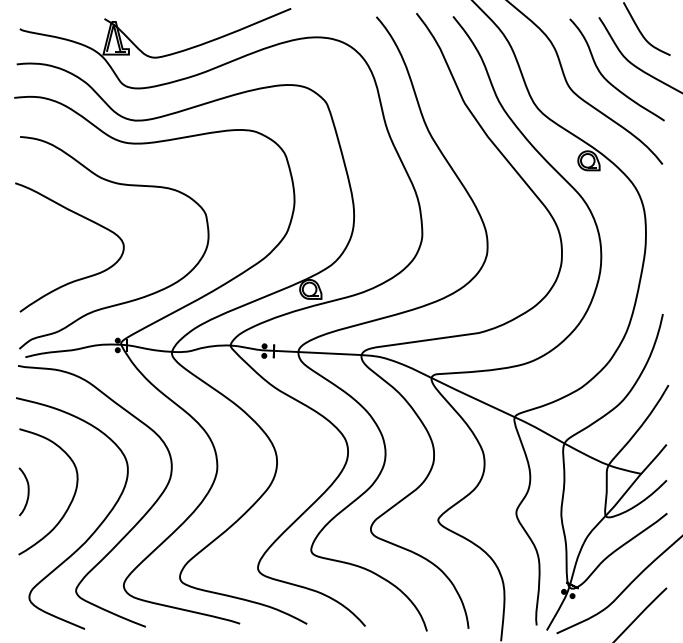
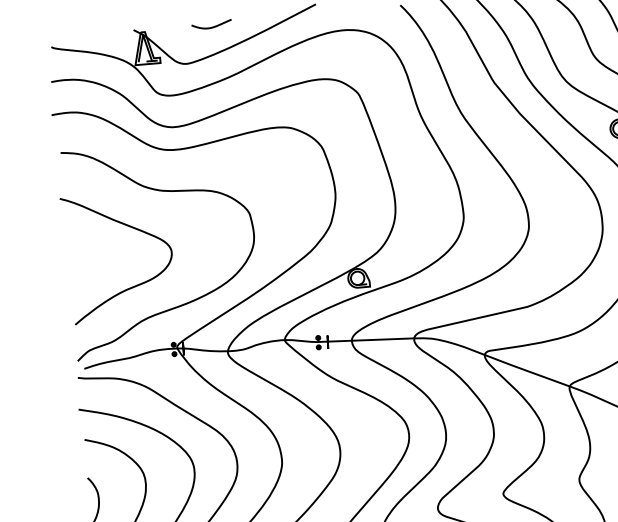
curve: (183, 22) -> (211, 26), added

